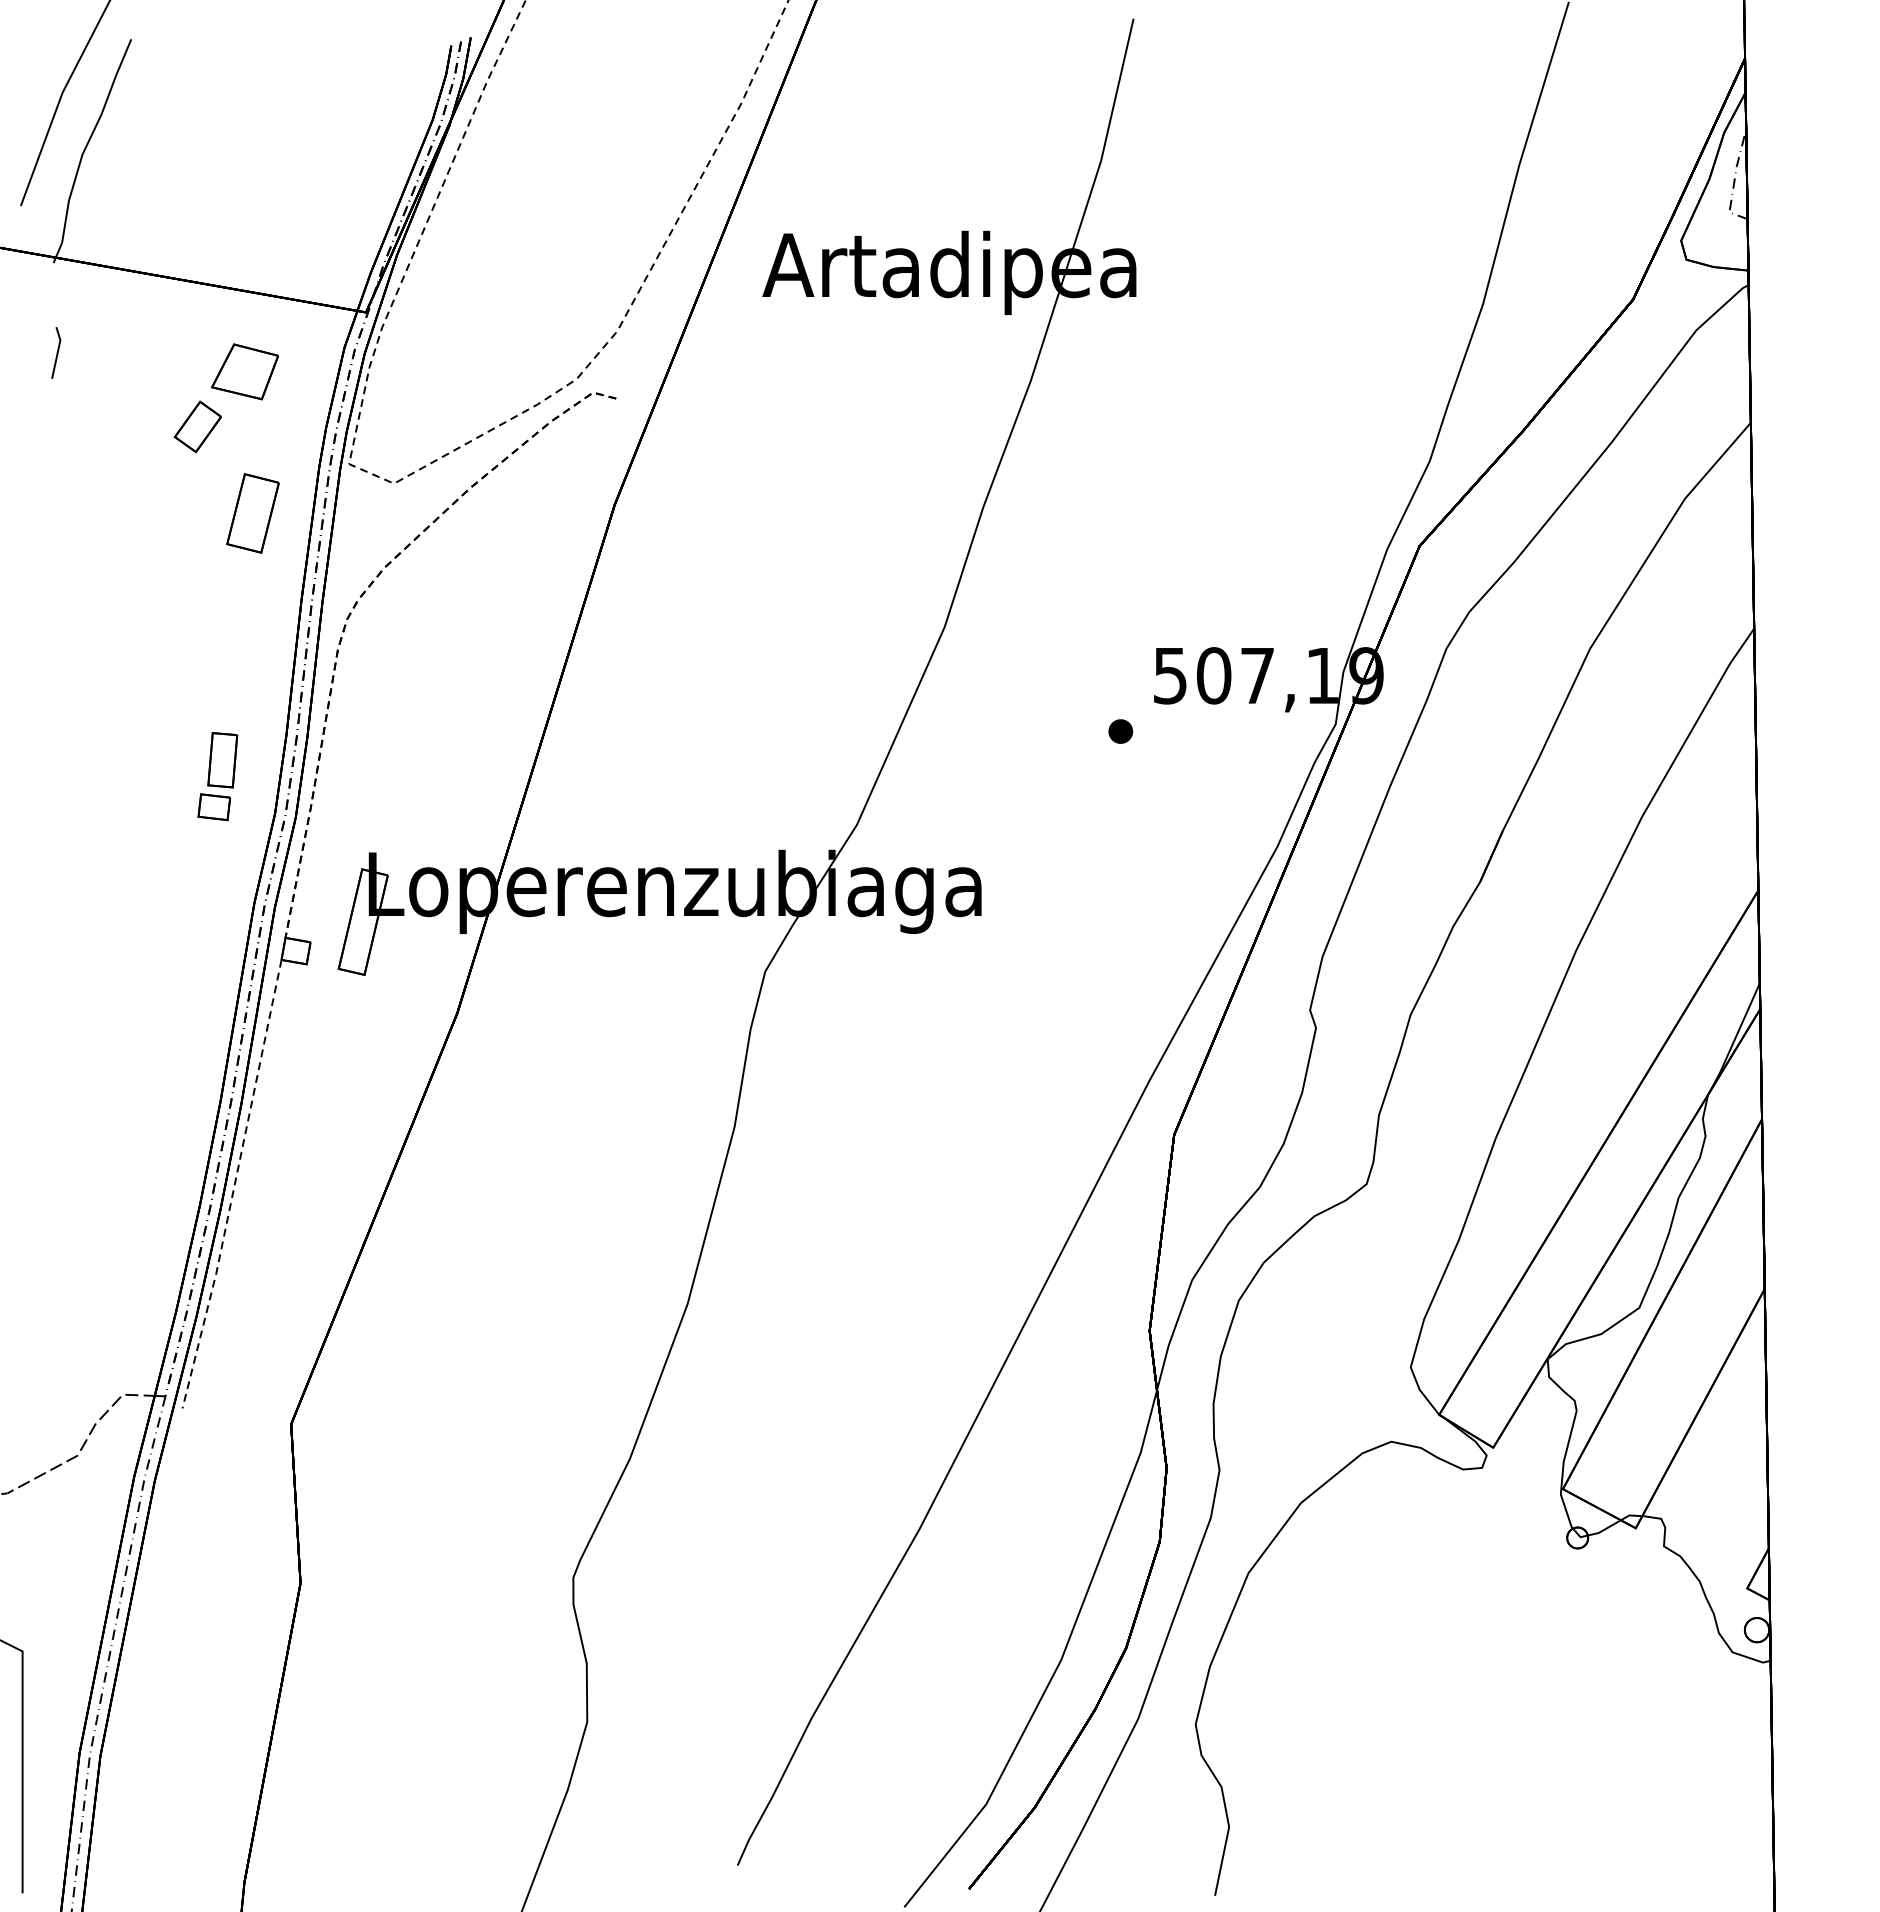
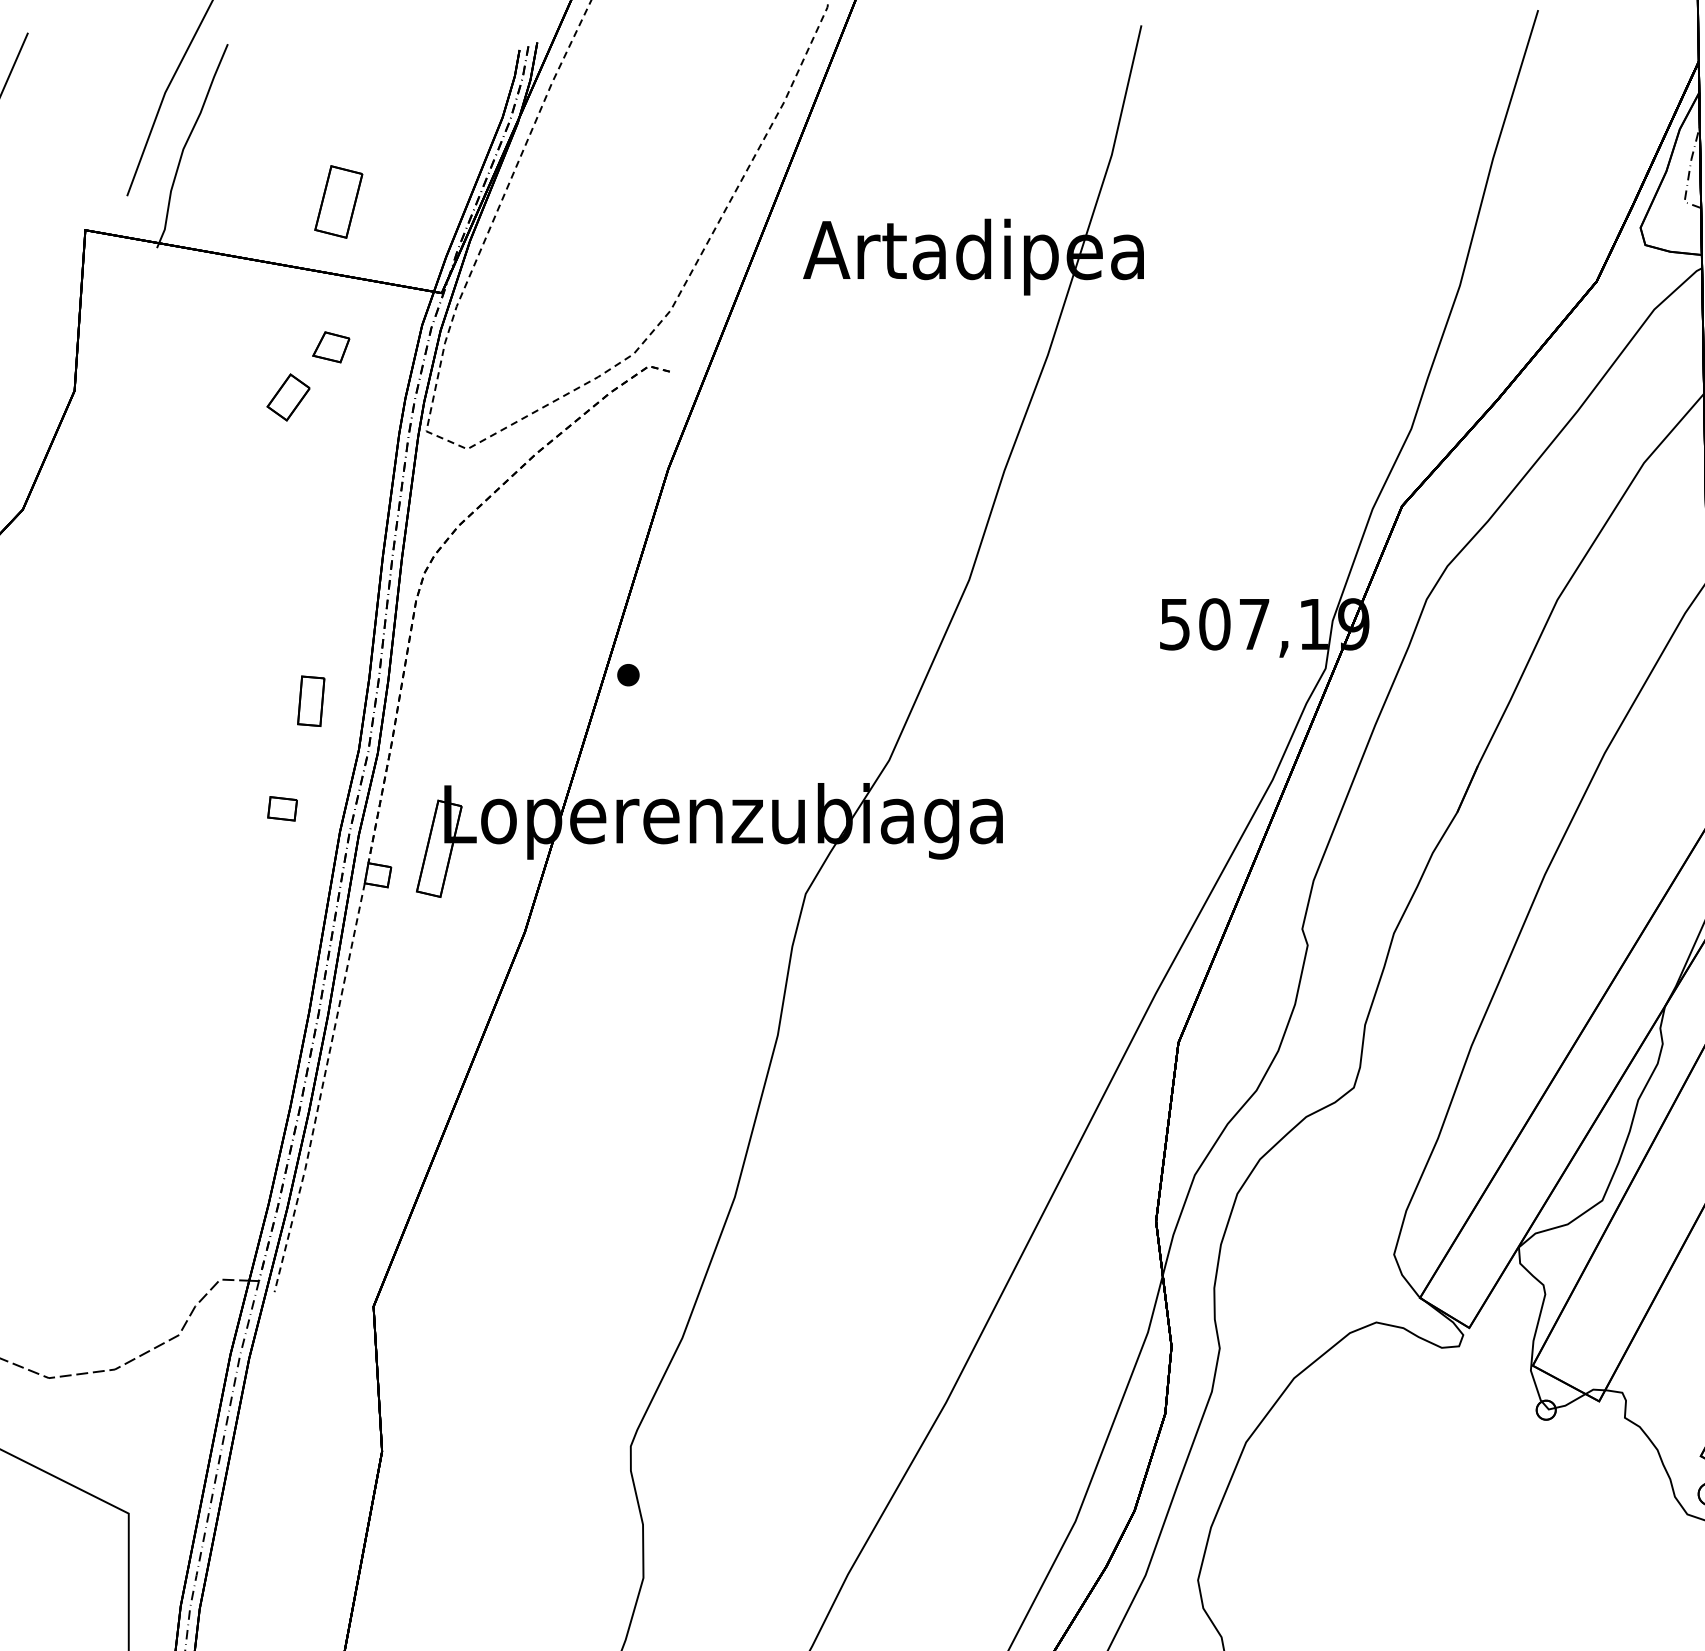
line: (56, 352) -> (159, 329), removed
part: (244, 371) -> (331, 346), size x0.6
part: (252, 513) -> (338, 202), moved
part: (1120, 731) -> (628, 675), moved
part: (214, 807) -> (282, 809), moved

